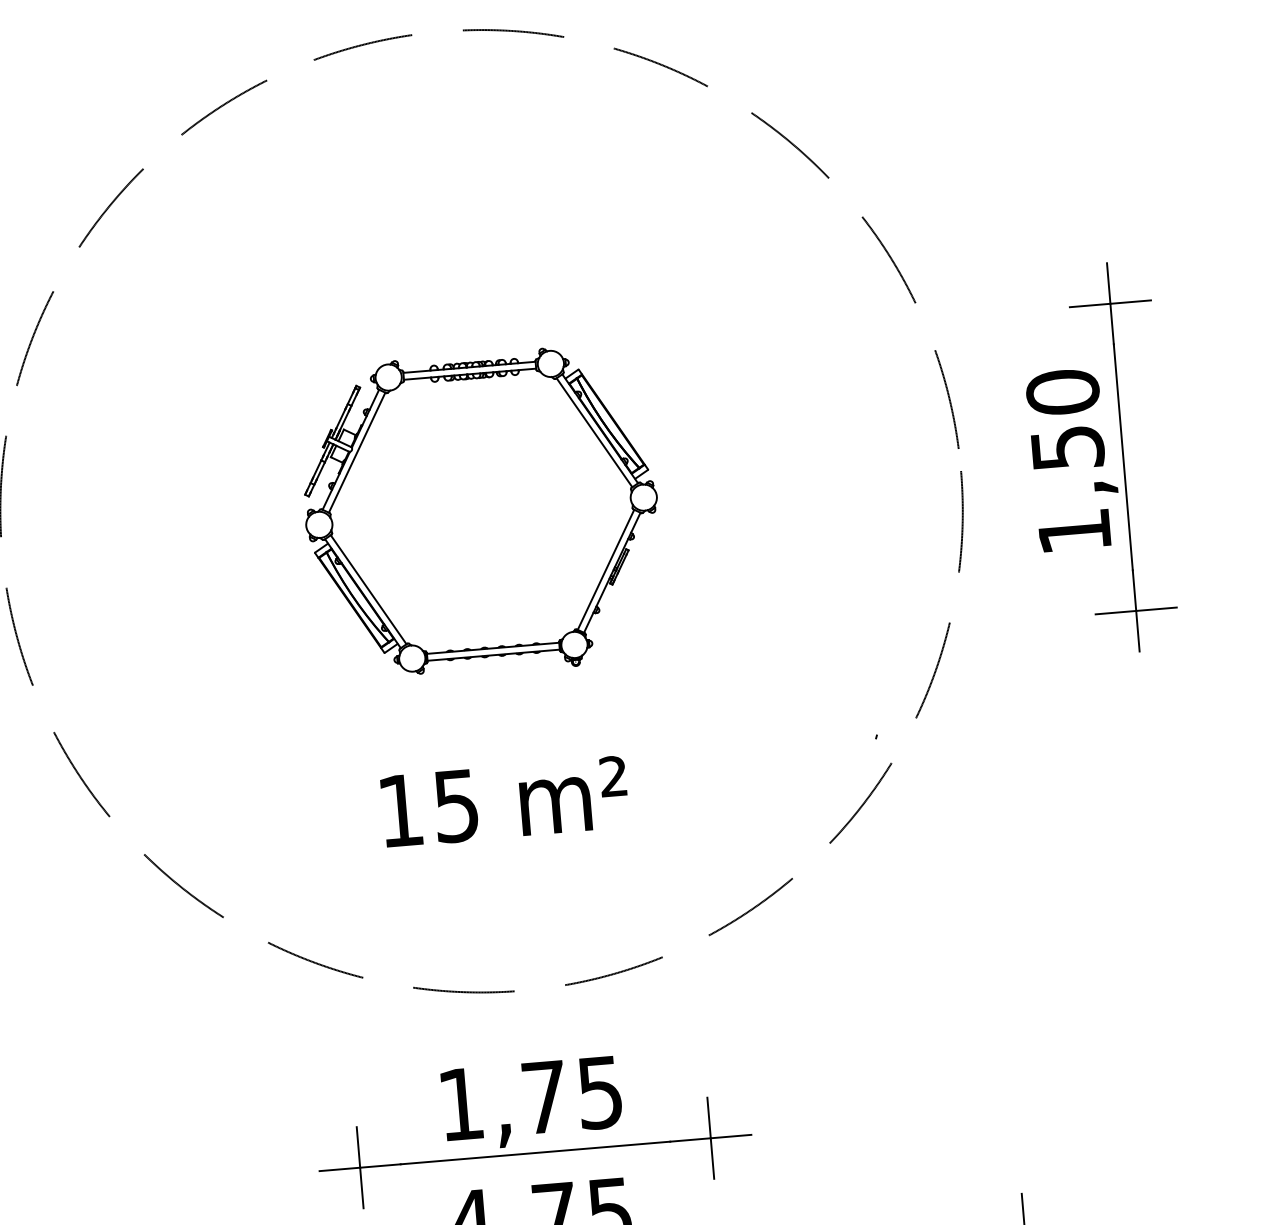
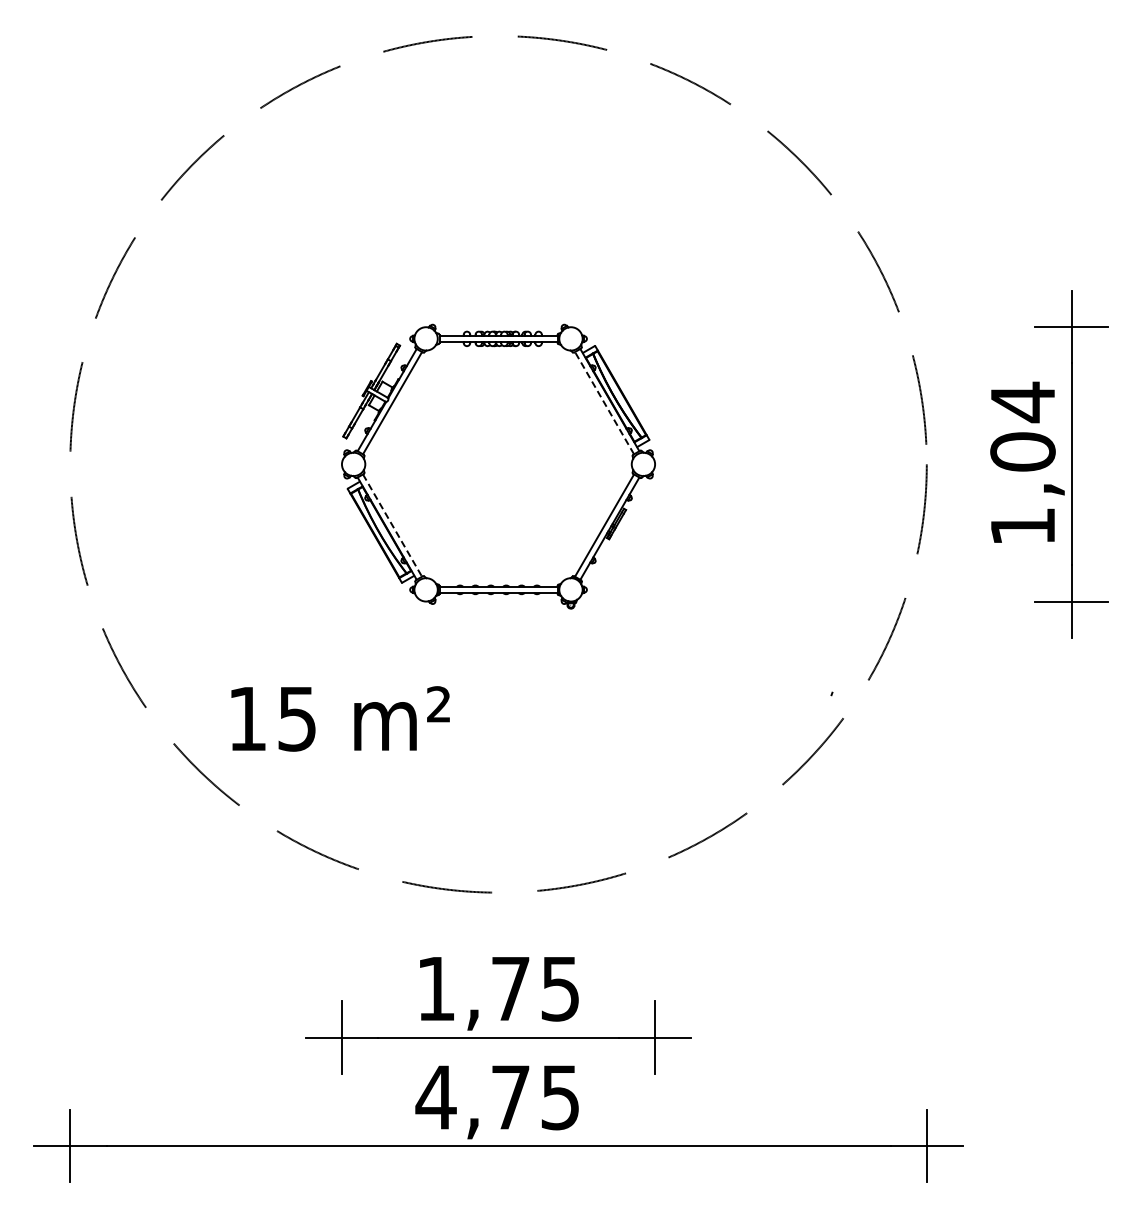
text: (1064, 419) -> (1022, 426), 1,50 -> 1,04
line: (594, 432) -> (604, 402), solid -> dashed
line: (368, 590) -> (392, 526), solid -> dashed
text: (504, 801) -> (340, 718), moved

